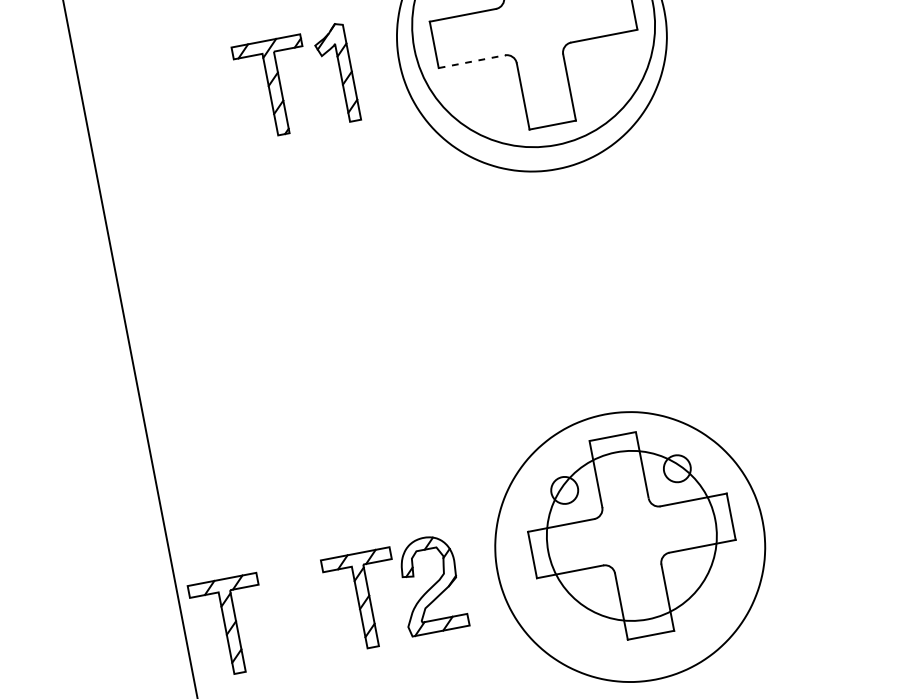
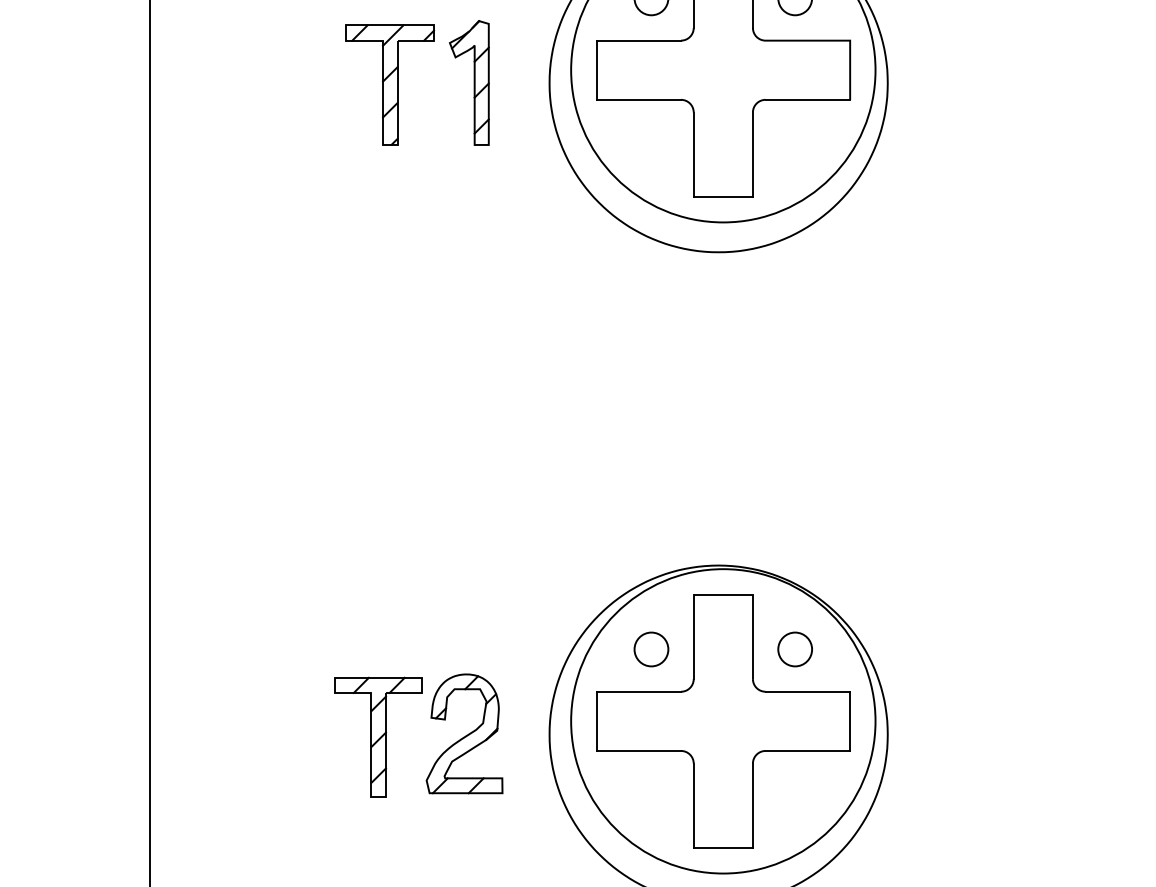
line: (472, 61) -> (639, 99), dashed -> solid
circle: (632, 536) -> (723, 721), size x1.43
part: (230, 625) -> (208, 736), removed

